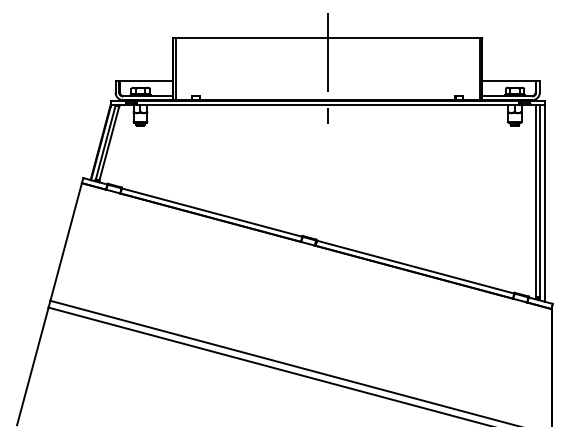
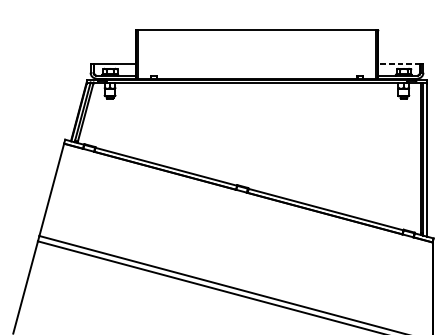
line: (327, 68) -> (256, 53), removed
line: (509, 81) -> (399, 63), solid -> dashed

